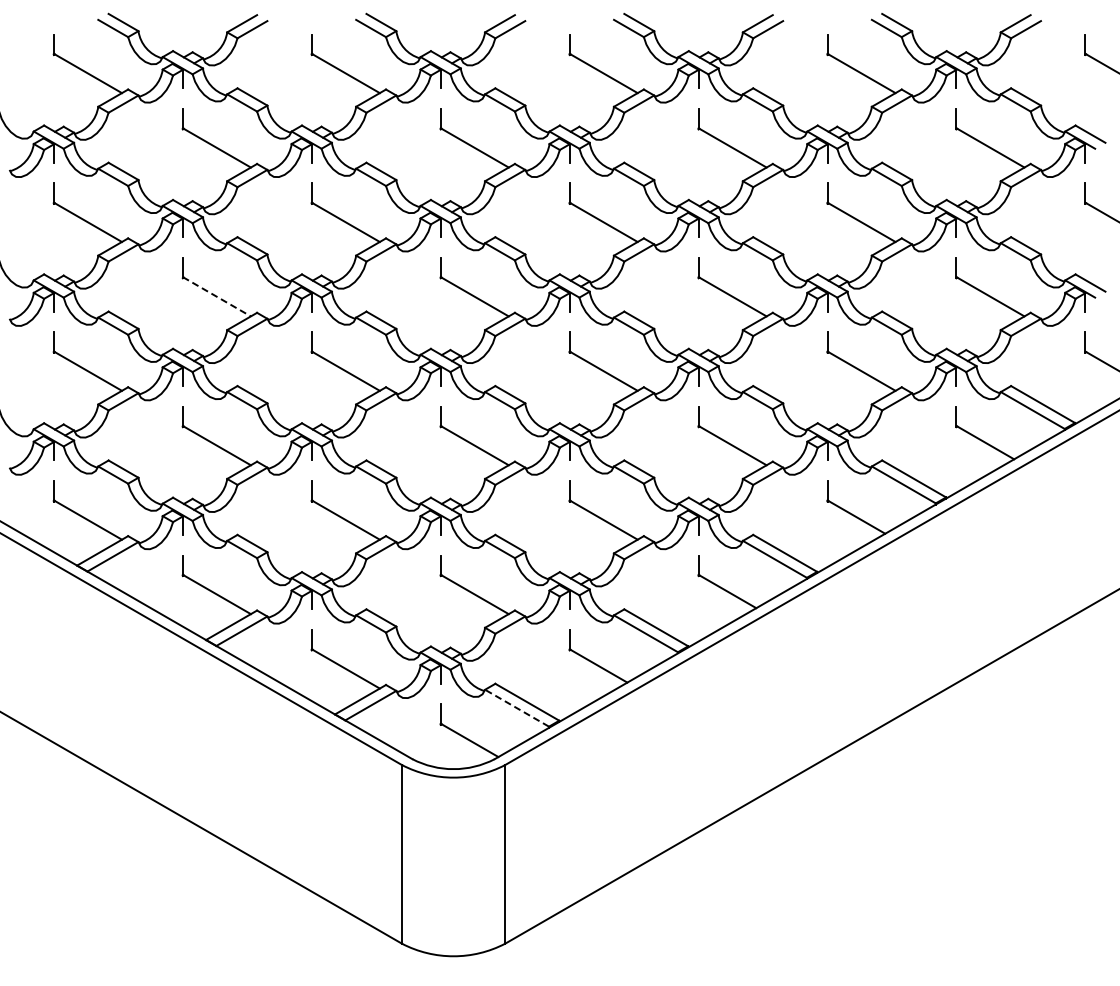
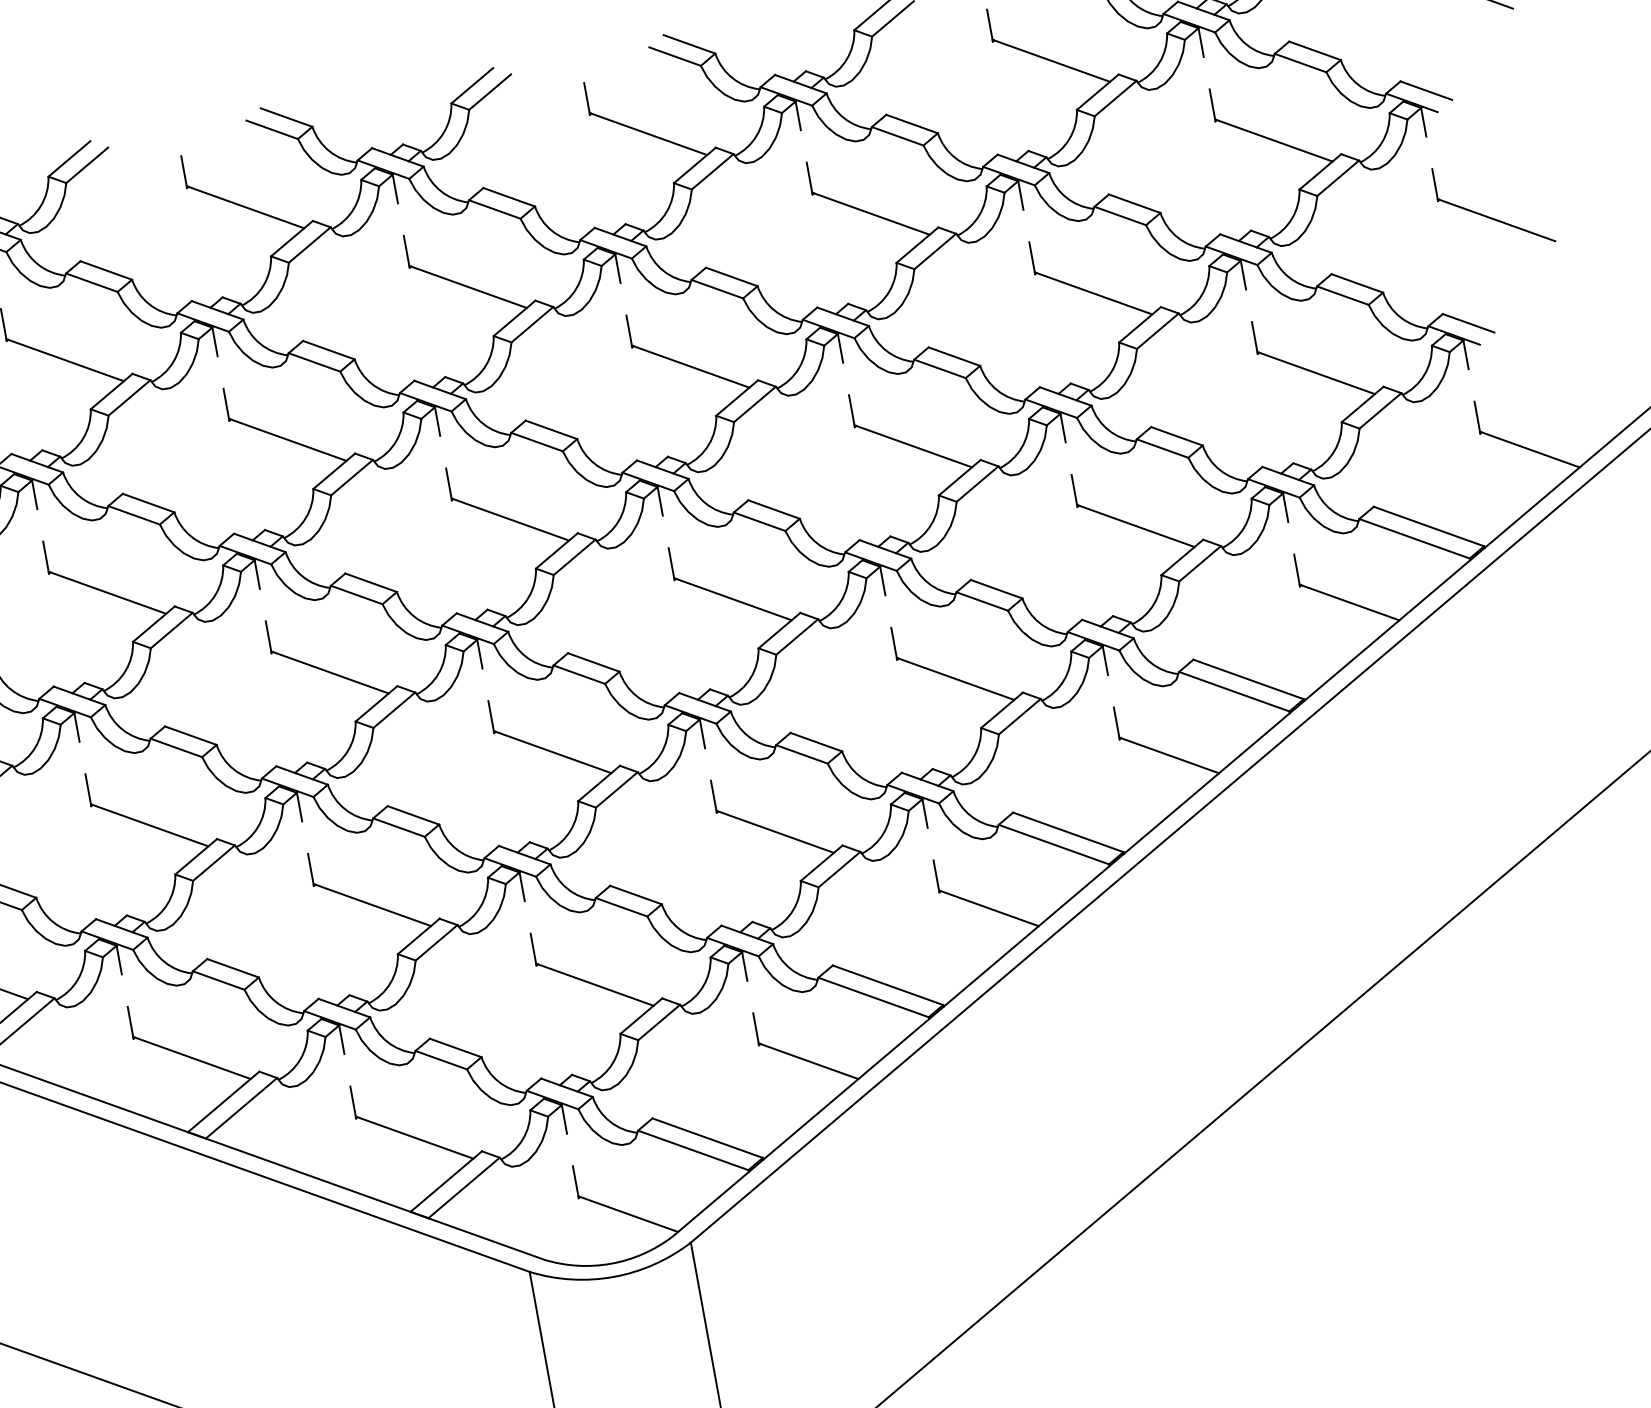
line: (217, 297) -> (108, 593), dashed -> solid
line: (517, 708) -> (694, 1150), dashed -> solid

